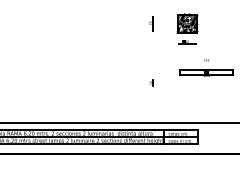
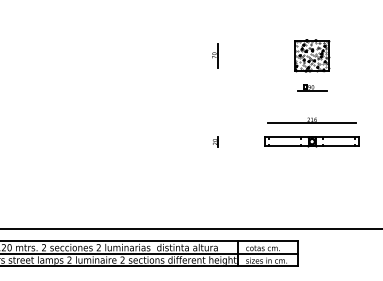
part: (187, 28) -> (312, 64), moved
line: (206, 62) -> (312, 123), added
part: (151, 82) -> (216, 141), moved

